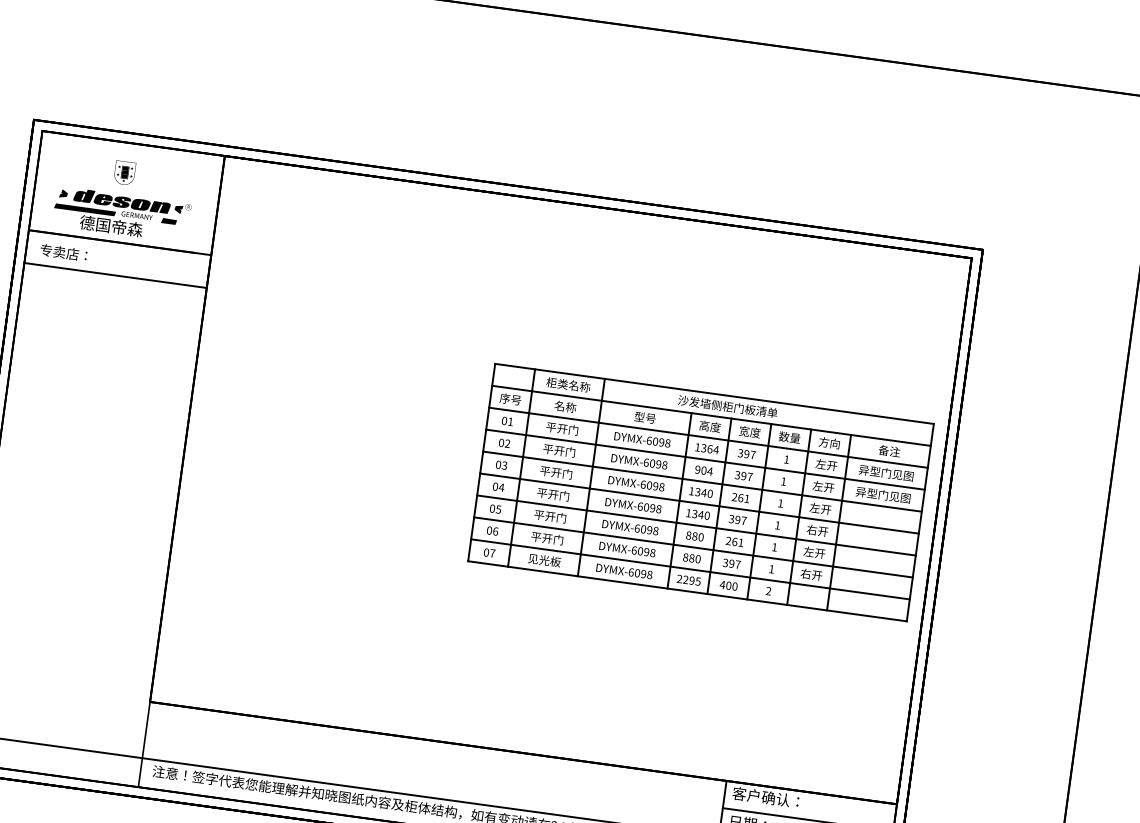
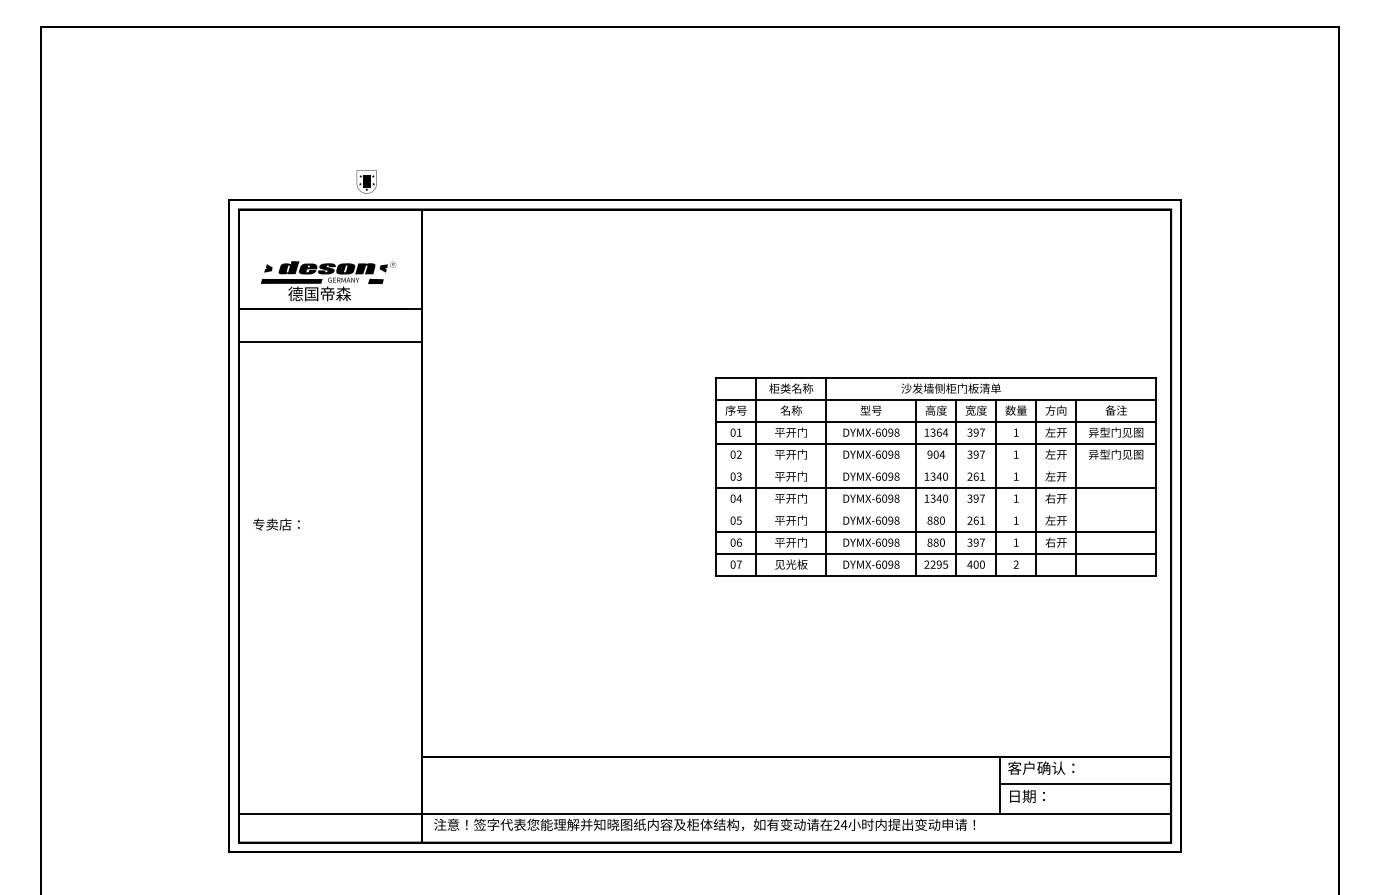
part: (124, 172) -> (366, 181), moved
text: (63, 252) -> (276, 524), moved
line: (702, 481) -> (936, 465), removed
line: (696, 525) -> (936, 509), removed

